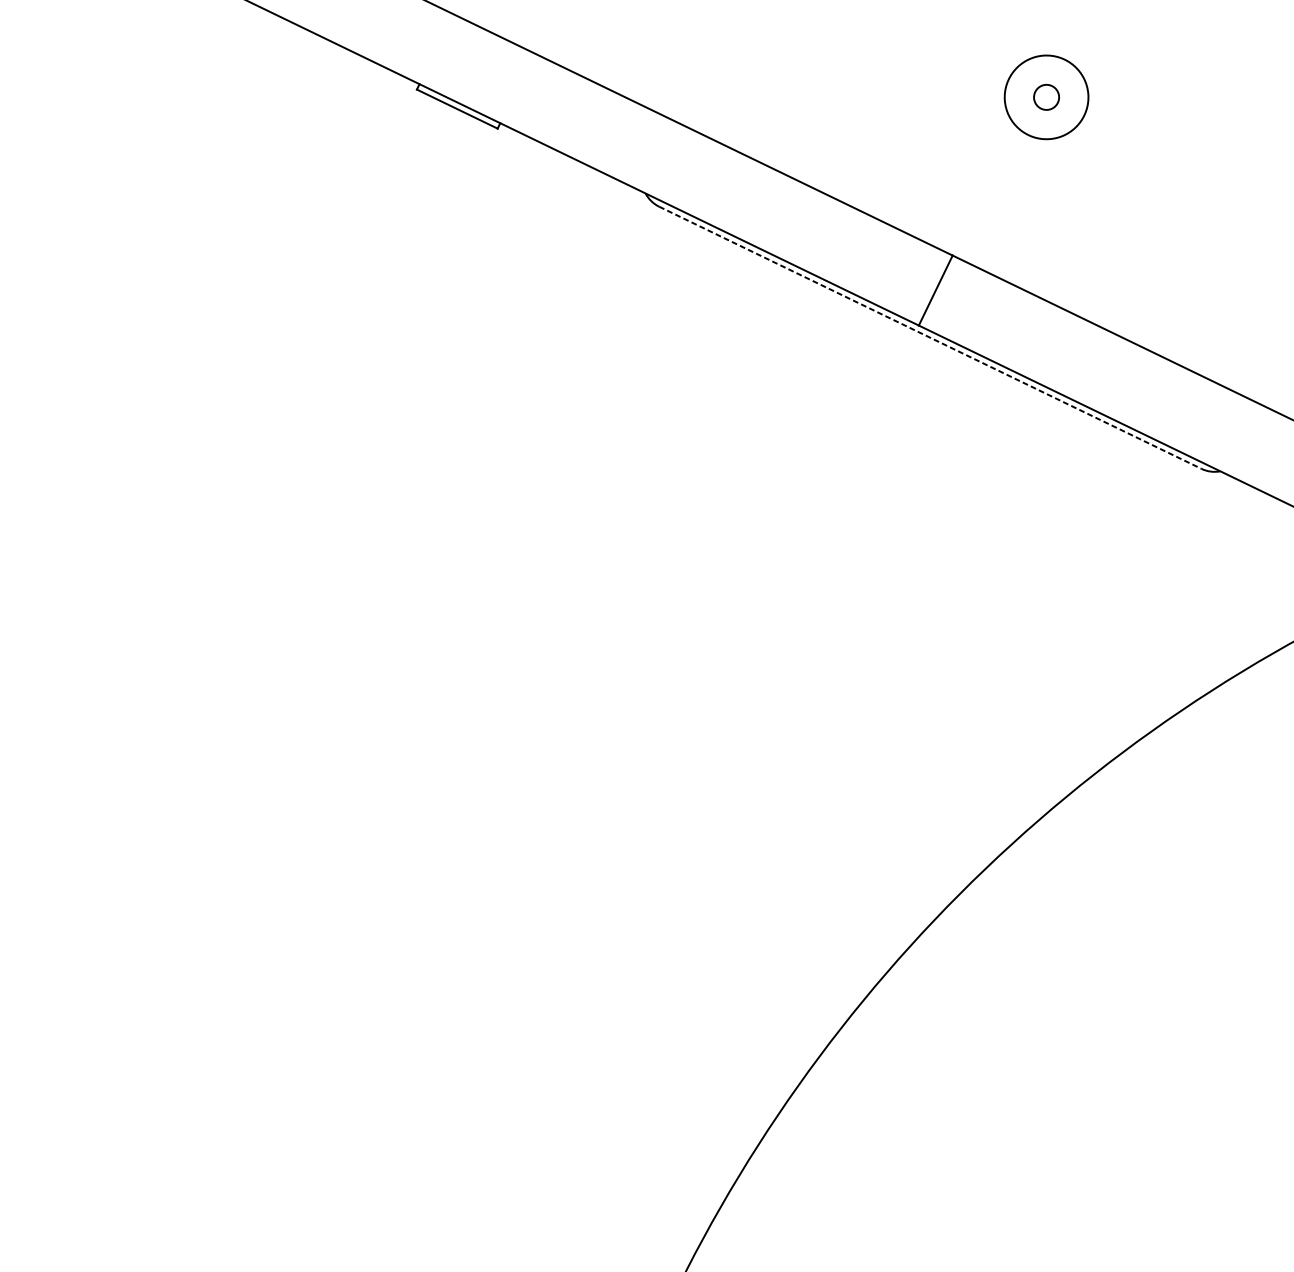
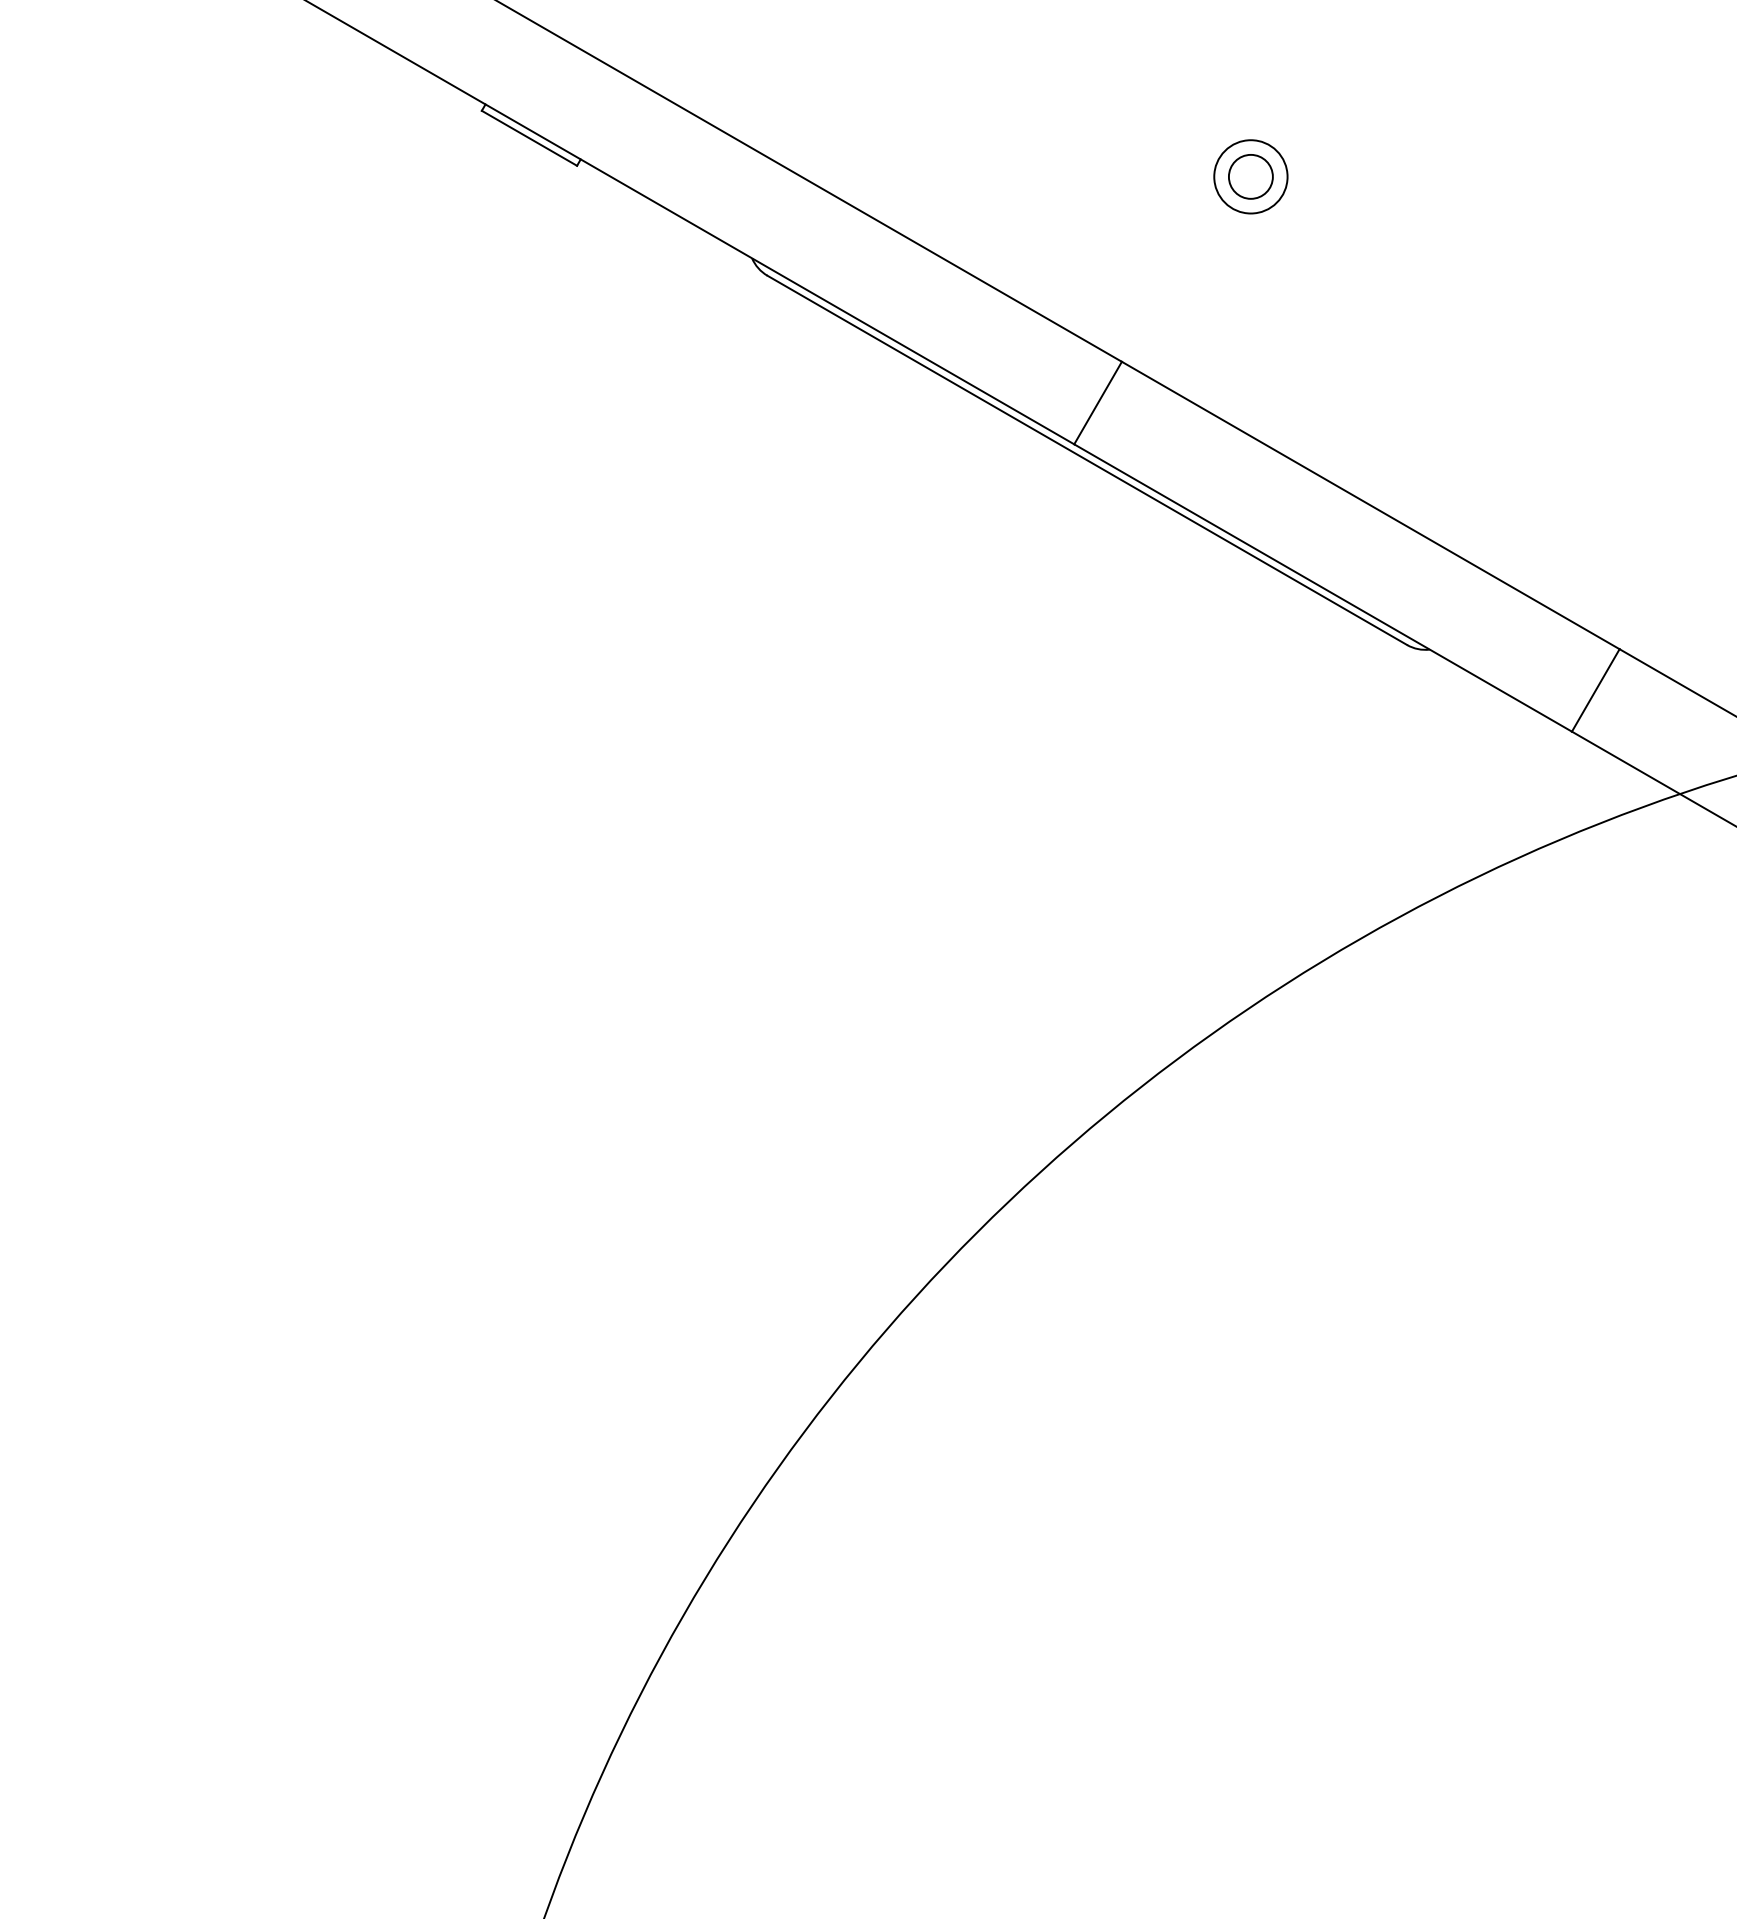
circle: (1046, 97) -> (1250, 176), size x0.71
circle: (1046, 97) -> (1250, 176), size x1.43
line: (930, 337) -> (1087, 460), dashed -> solid

